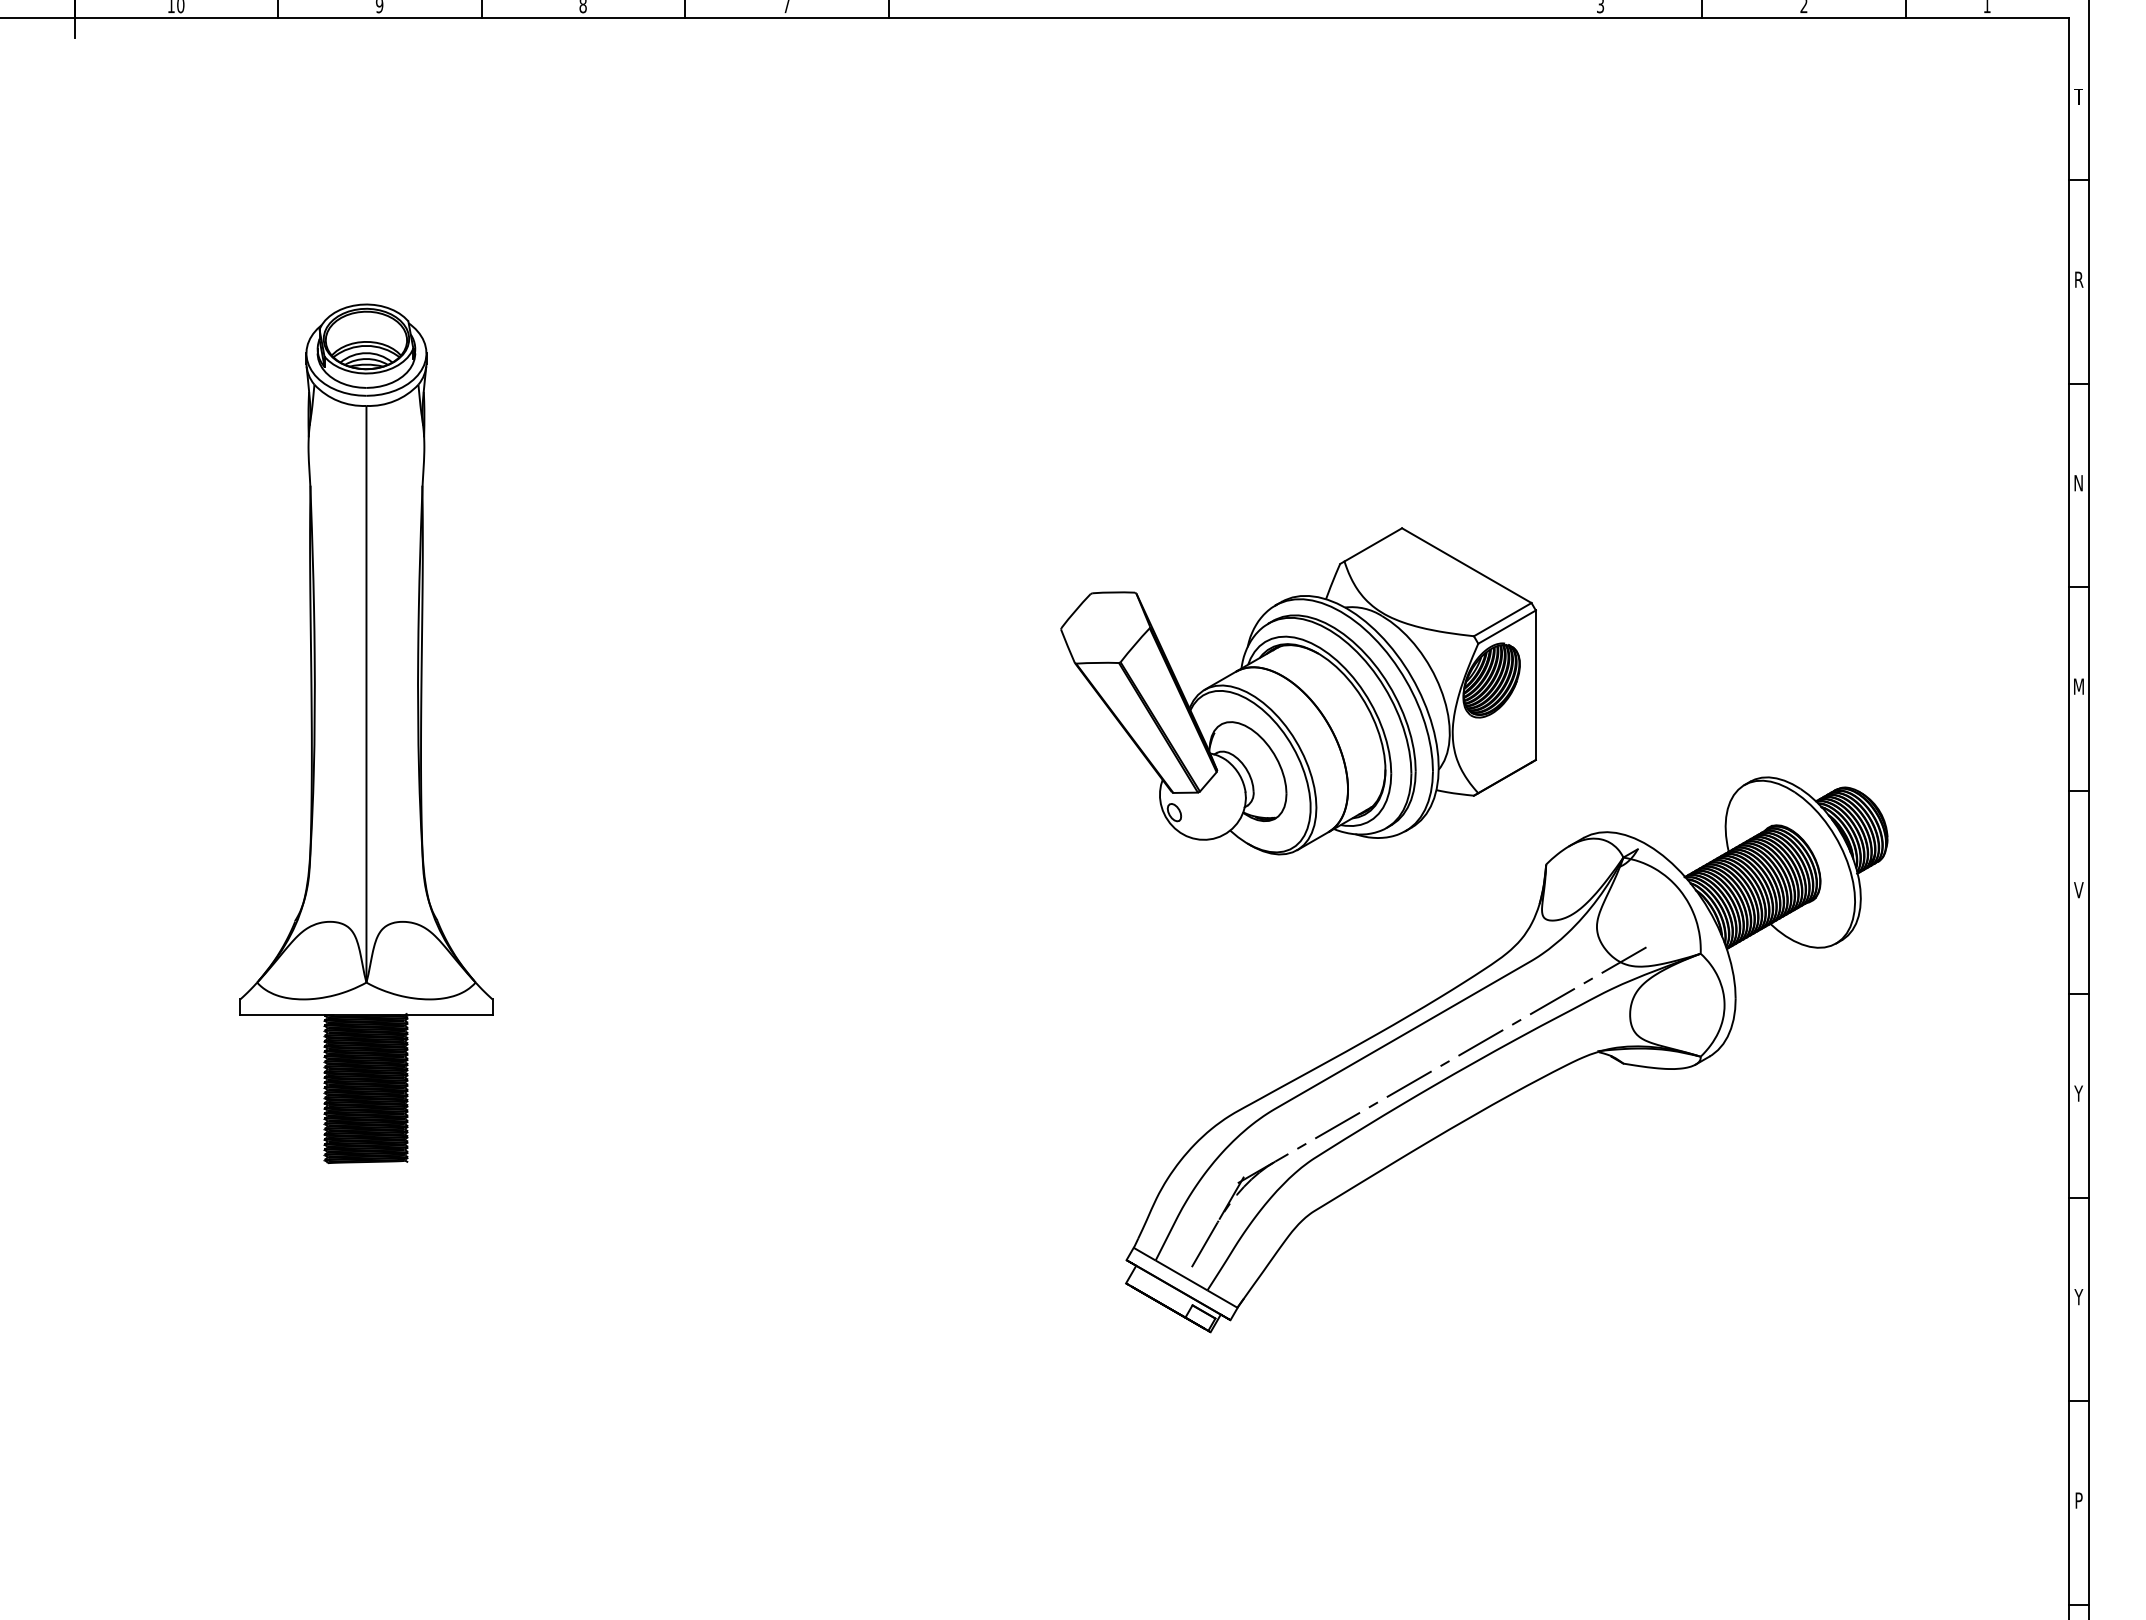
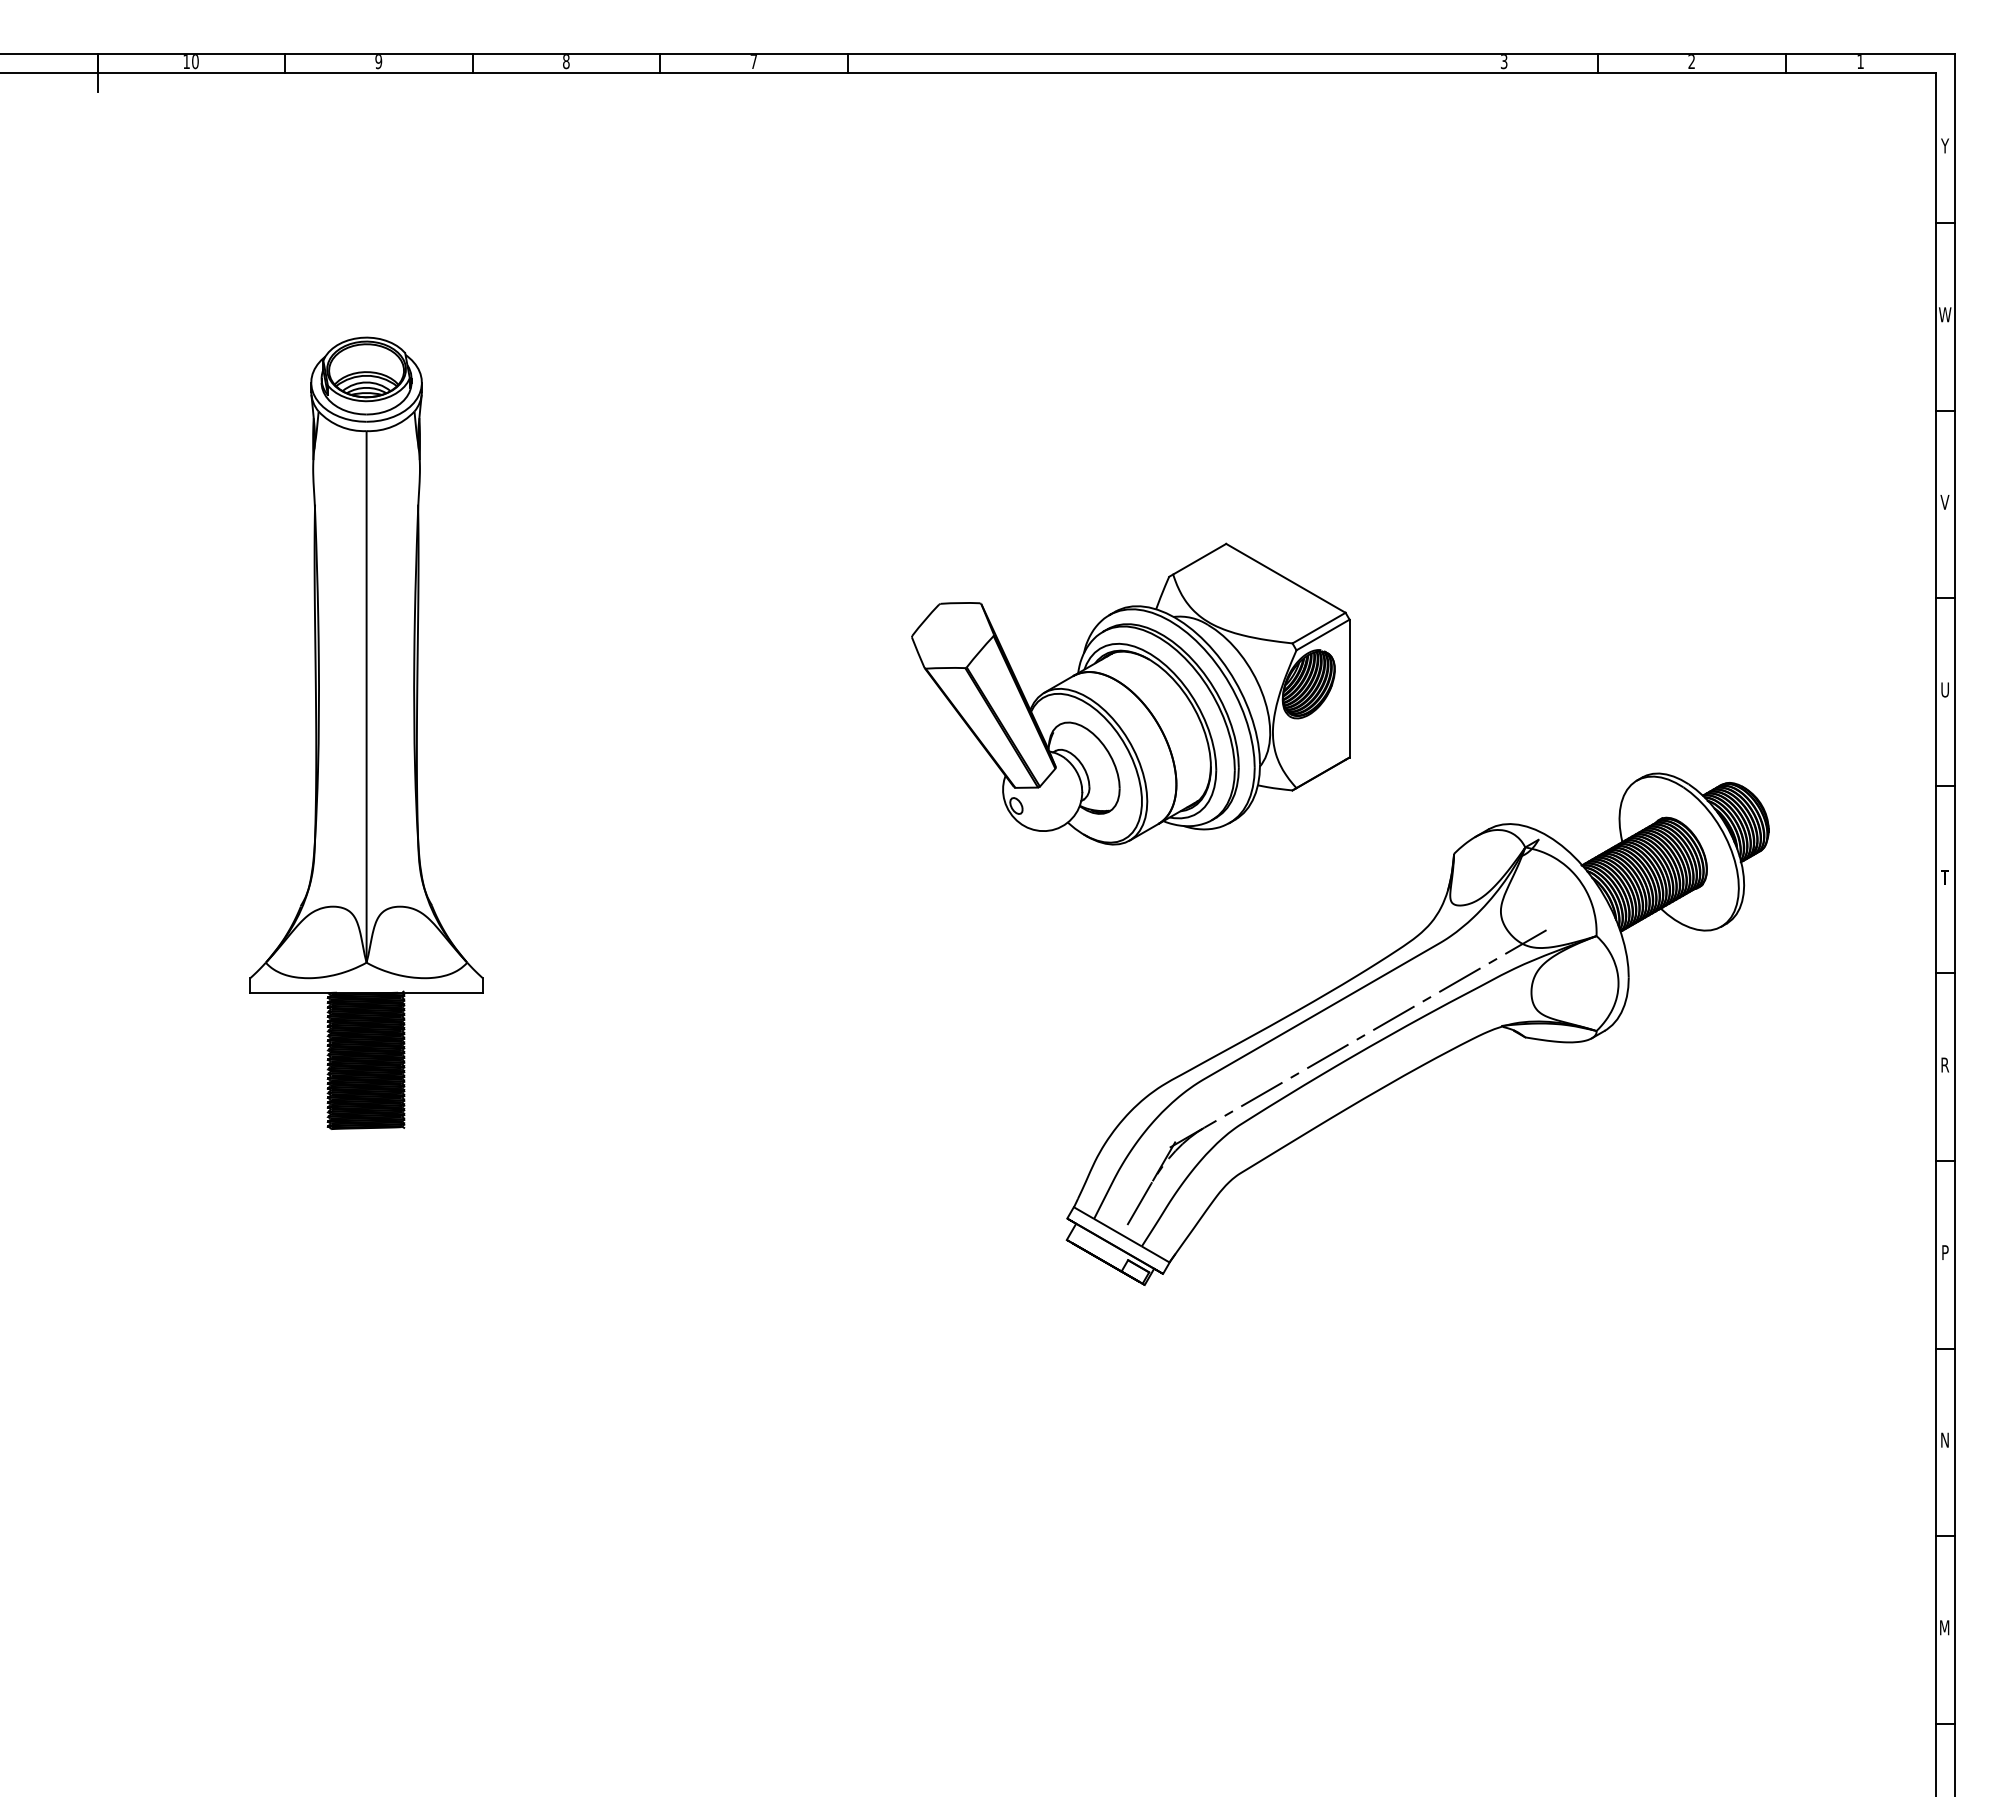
text: (2079, 96) -> (1945, 145), T -> Y
text: (2079, 279) -> (1945, 314), R -> W
text: (2078, 483) -> (1944, 502), N -> V
text: (2078, 686) -> (1944, 689), M -> U
part: (1298, 690) -> (1130, 693), moved
text: (2078, 890) -> (1944, 877), V -> T
text: (2079, 1093) -> (1945, 1064), Y -> R
text: (2079, 1296) -> (1945, 1252), Y -> P
text: (2078, 1499) -> (1944, 1439), P -> N

